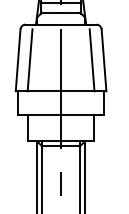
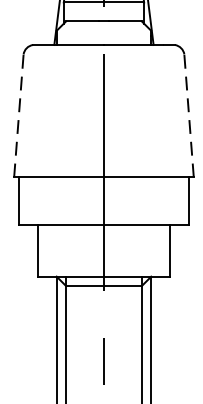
line: (18, 59) -> (19, 114), solid -> dashed
line: (103, 59) -> (188, 114), solid -> dashed
line: (29, 60) -> (41, 116), removed
line: (91, 60) -> (164, 116), removed

